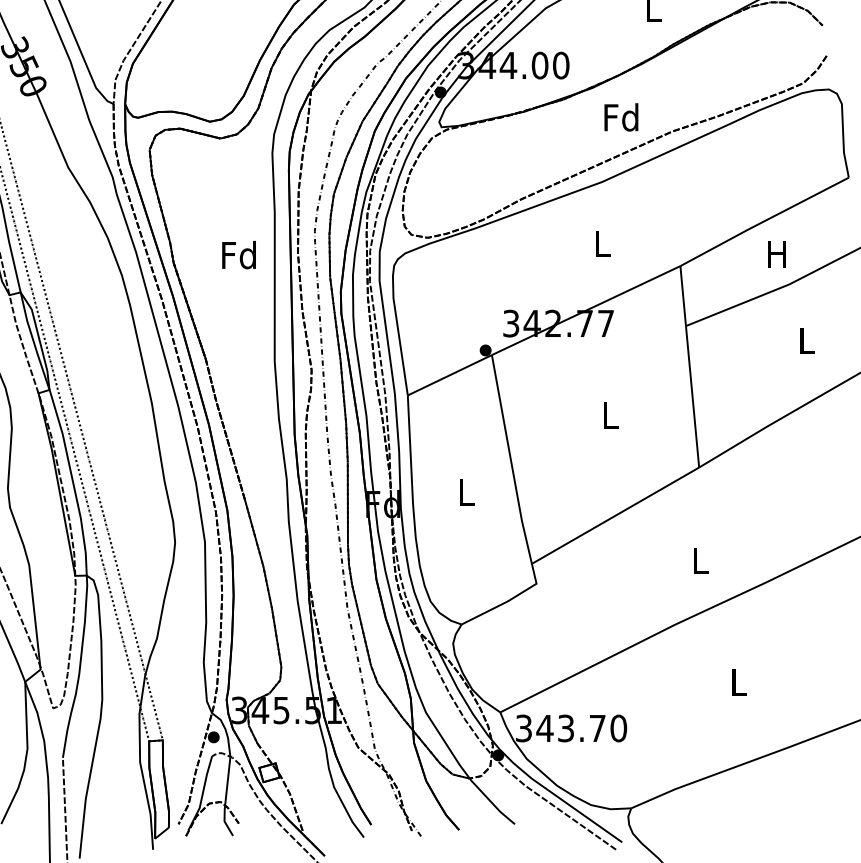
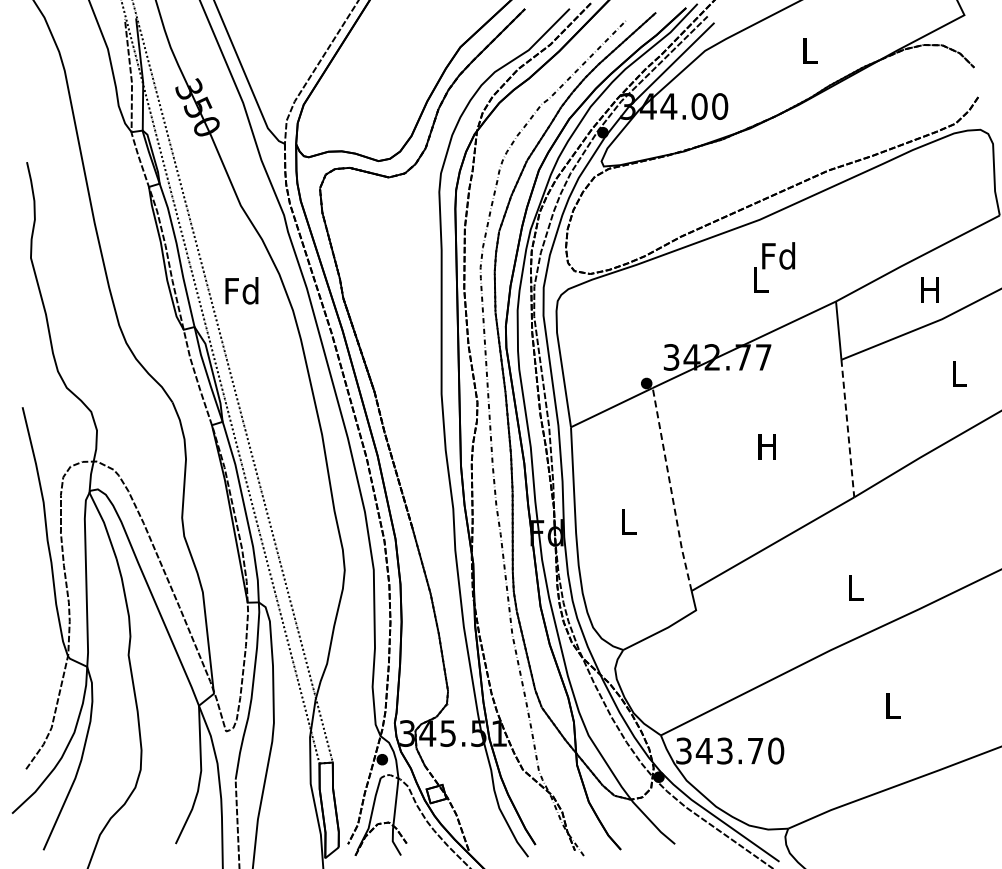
text: (621, 116) -> (778, 255), moved
text: (238, 254) -> (241, 290), moved
line: (692, 397) -> (847, 429), solid -> dashed
text: (608, 415) -> (766, 446), L -> H
line: (511, 460) -> (671, 490), solid -> dashed

